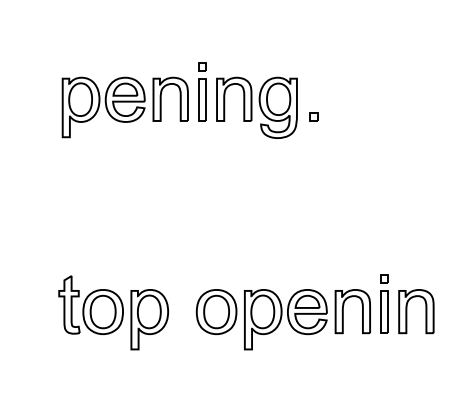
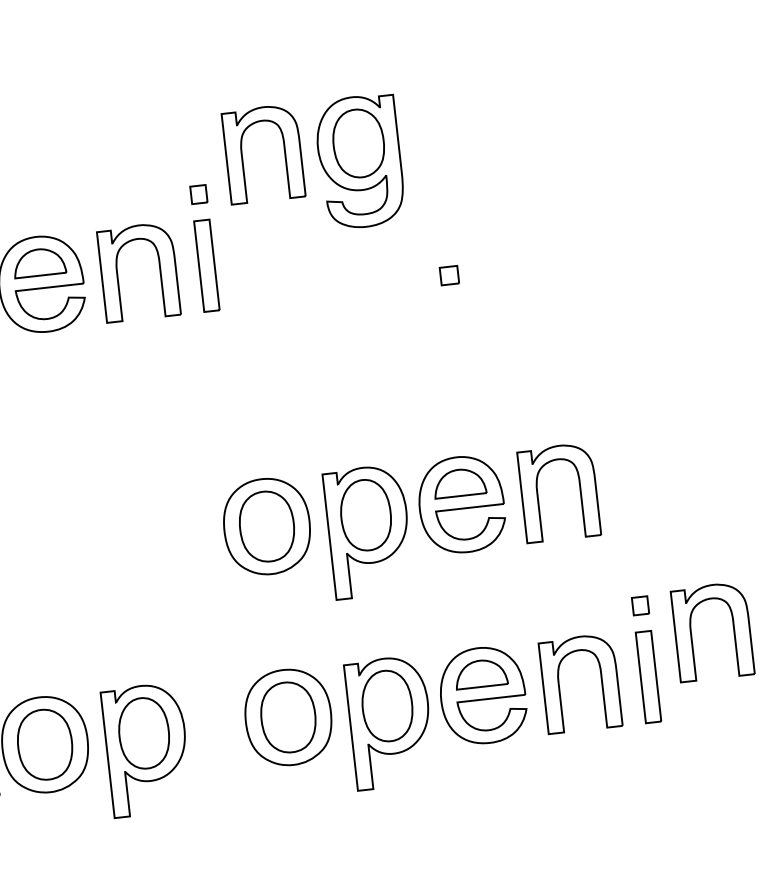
part: (256, 107) -> (313, 166), moved
part: (282, 230) -> (410, 526), added
part: (407, 311) -> (693, 633), moved

